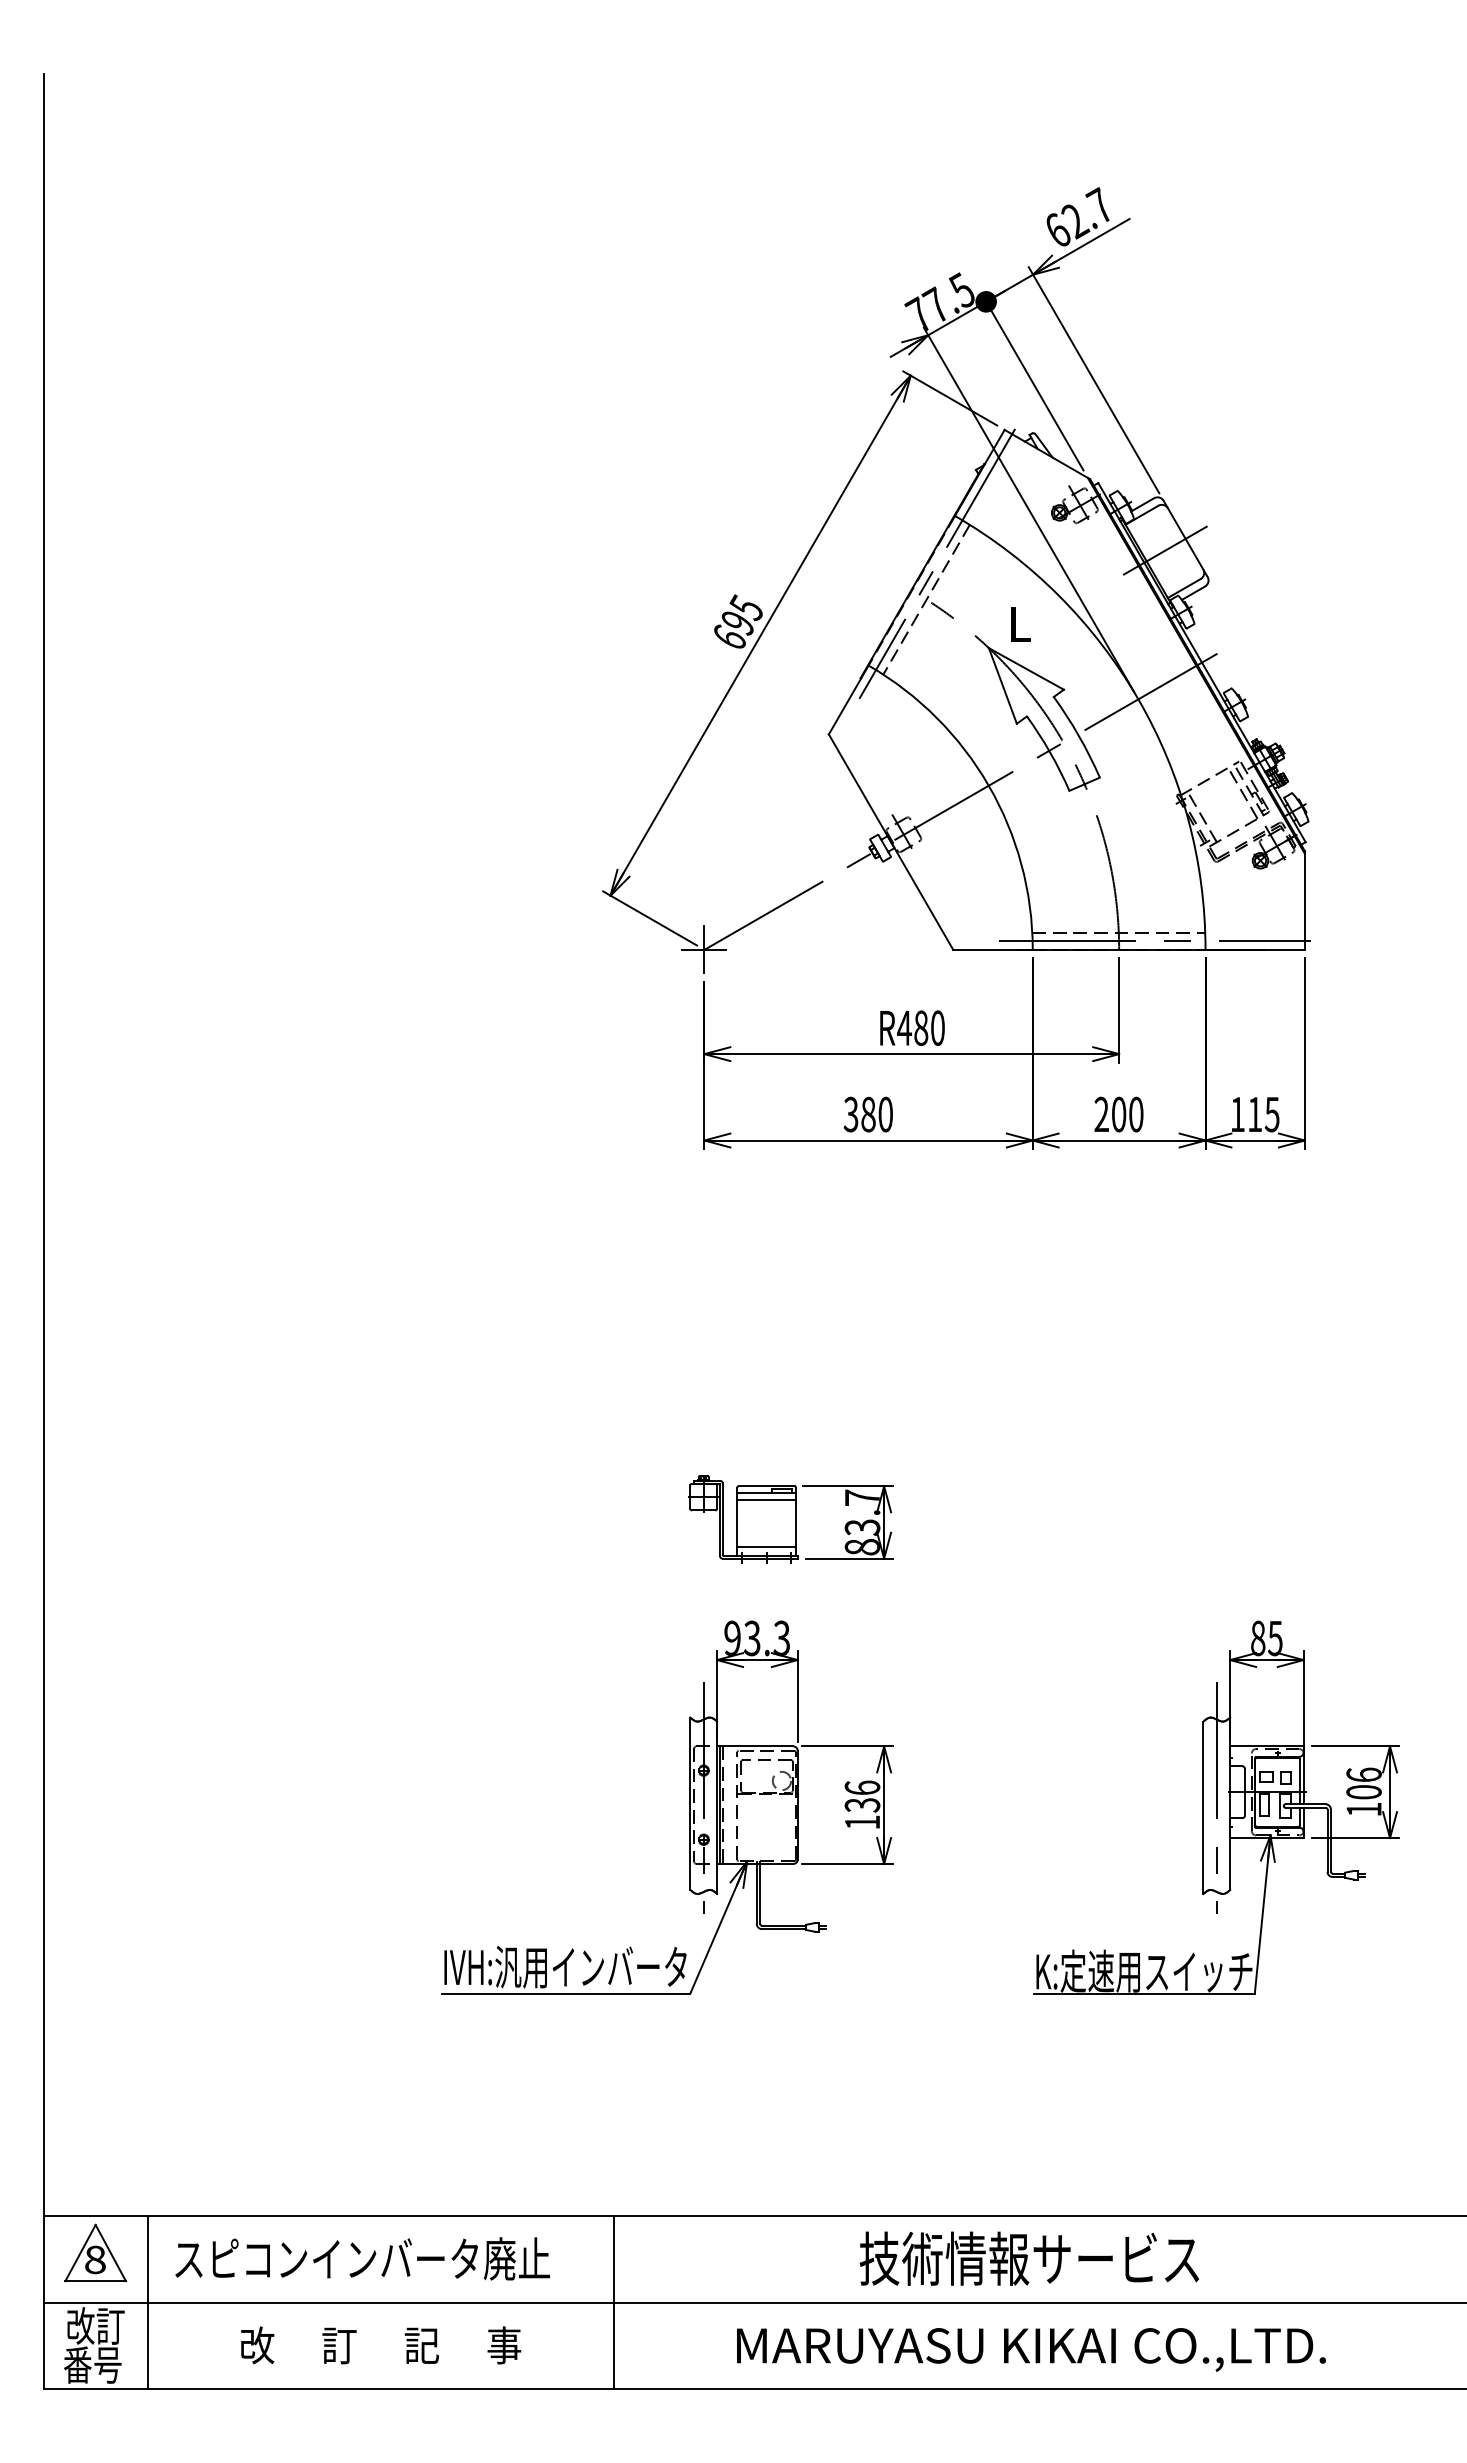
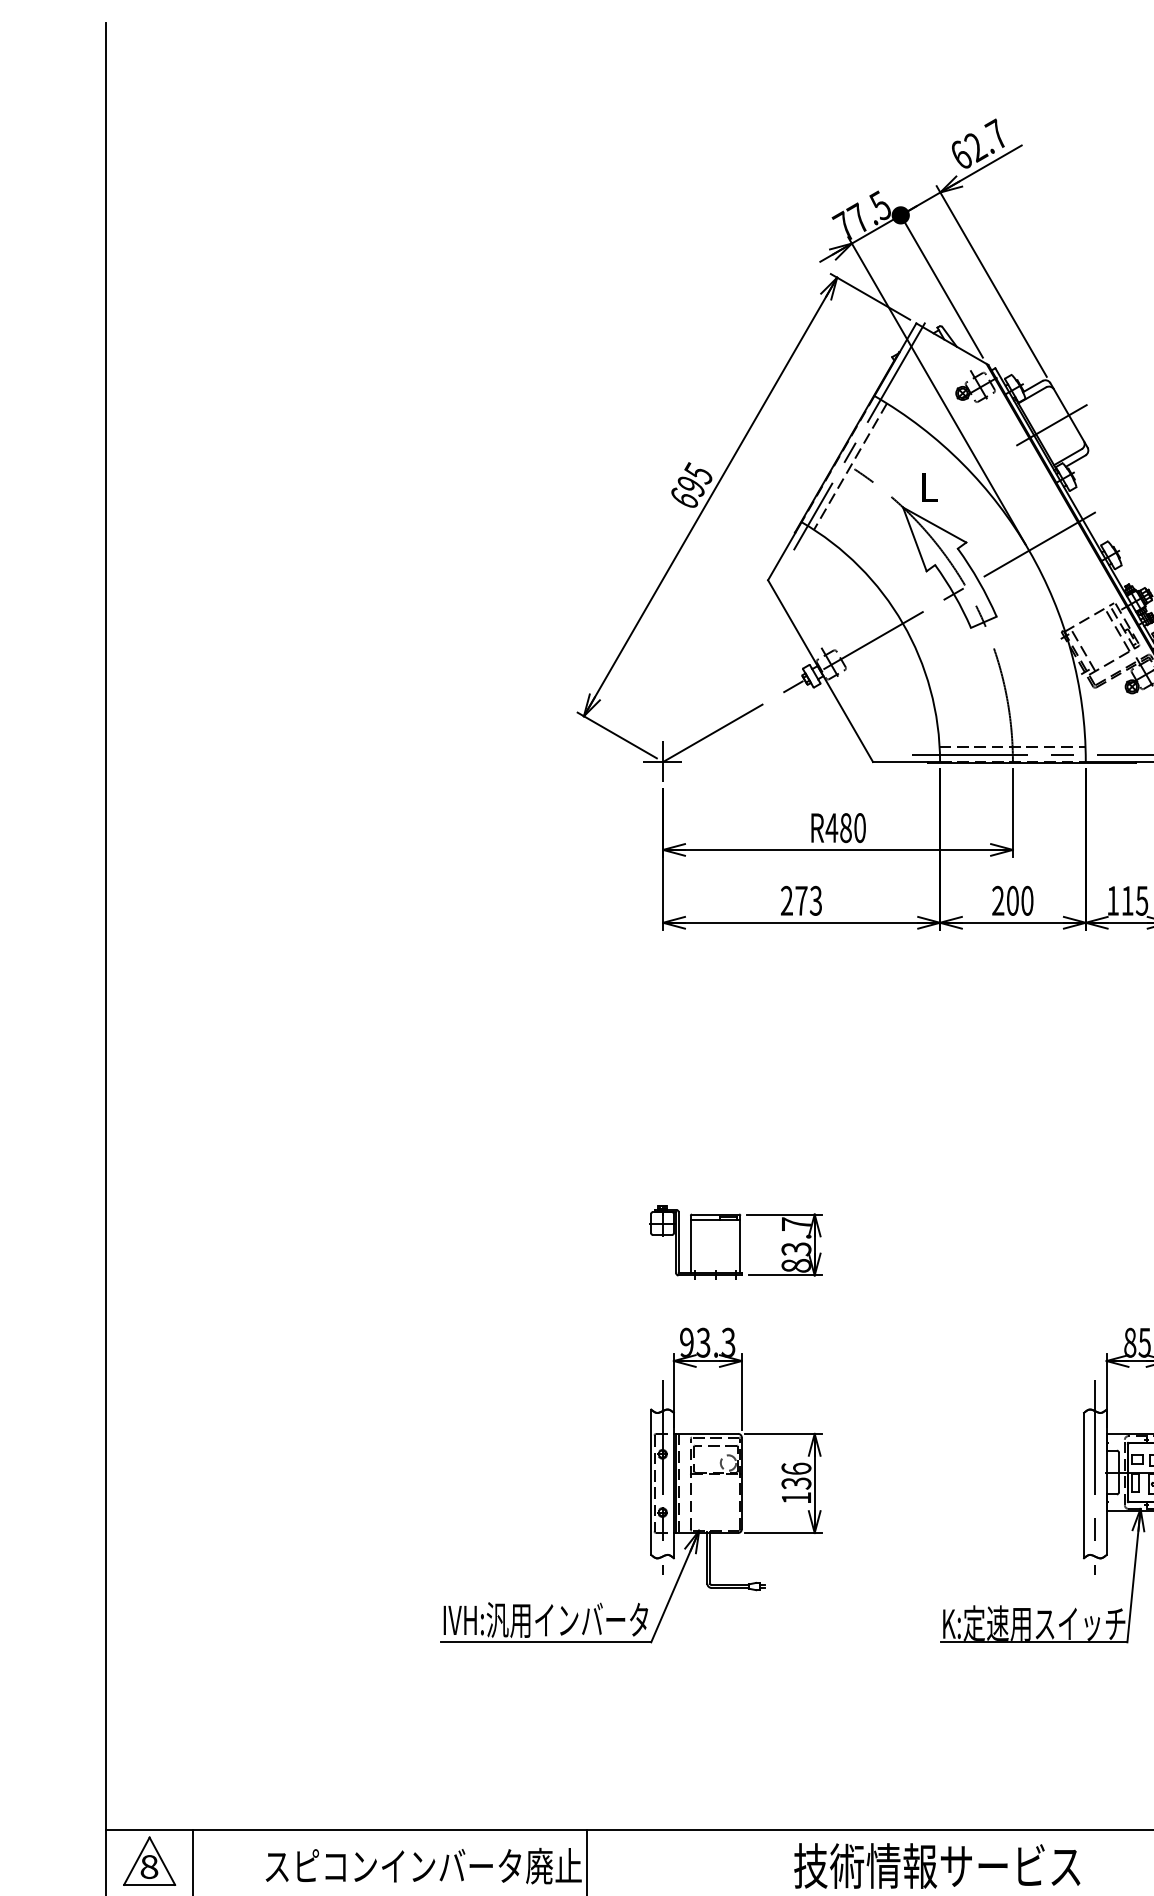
text: (867, 1114) -> (800, 900), 380 -> 273
line: (766, 1500) -> (715, 1226), removed
line: (766, 1547) -> (715, 1266), removed
text: (362, 2258) -> (423, 1865), moved

